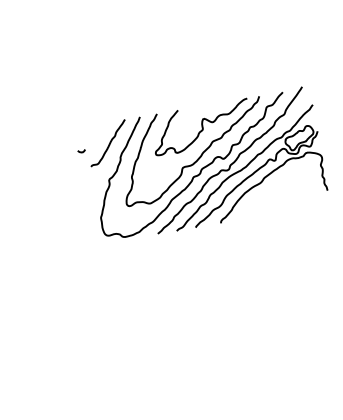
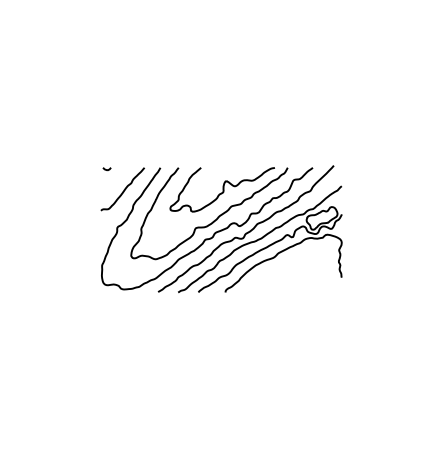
curve: (81, 151) -> (106, 169), moved

